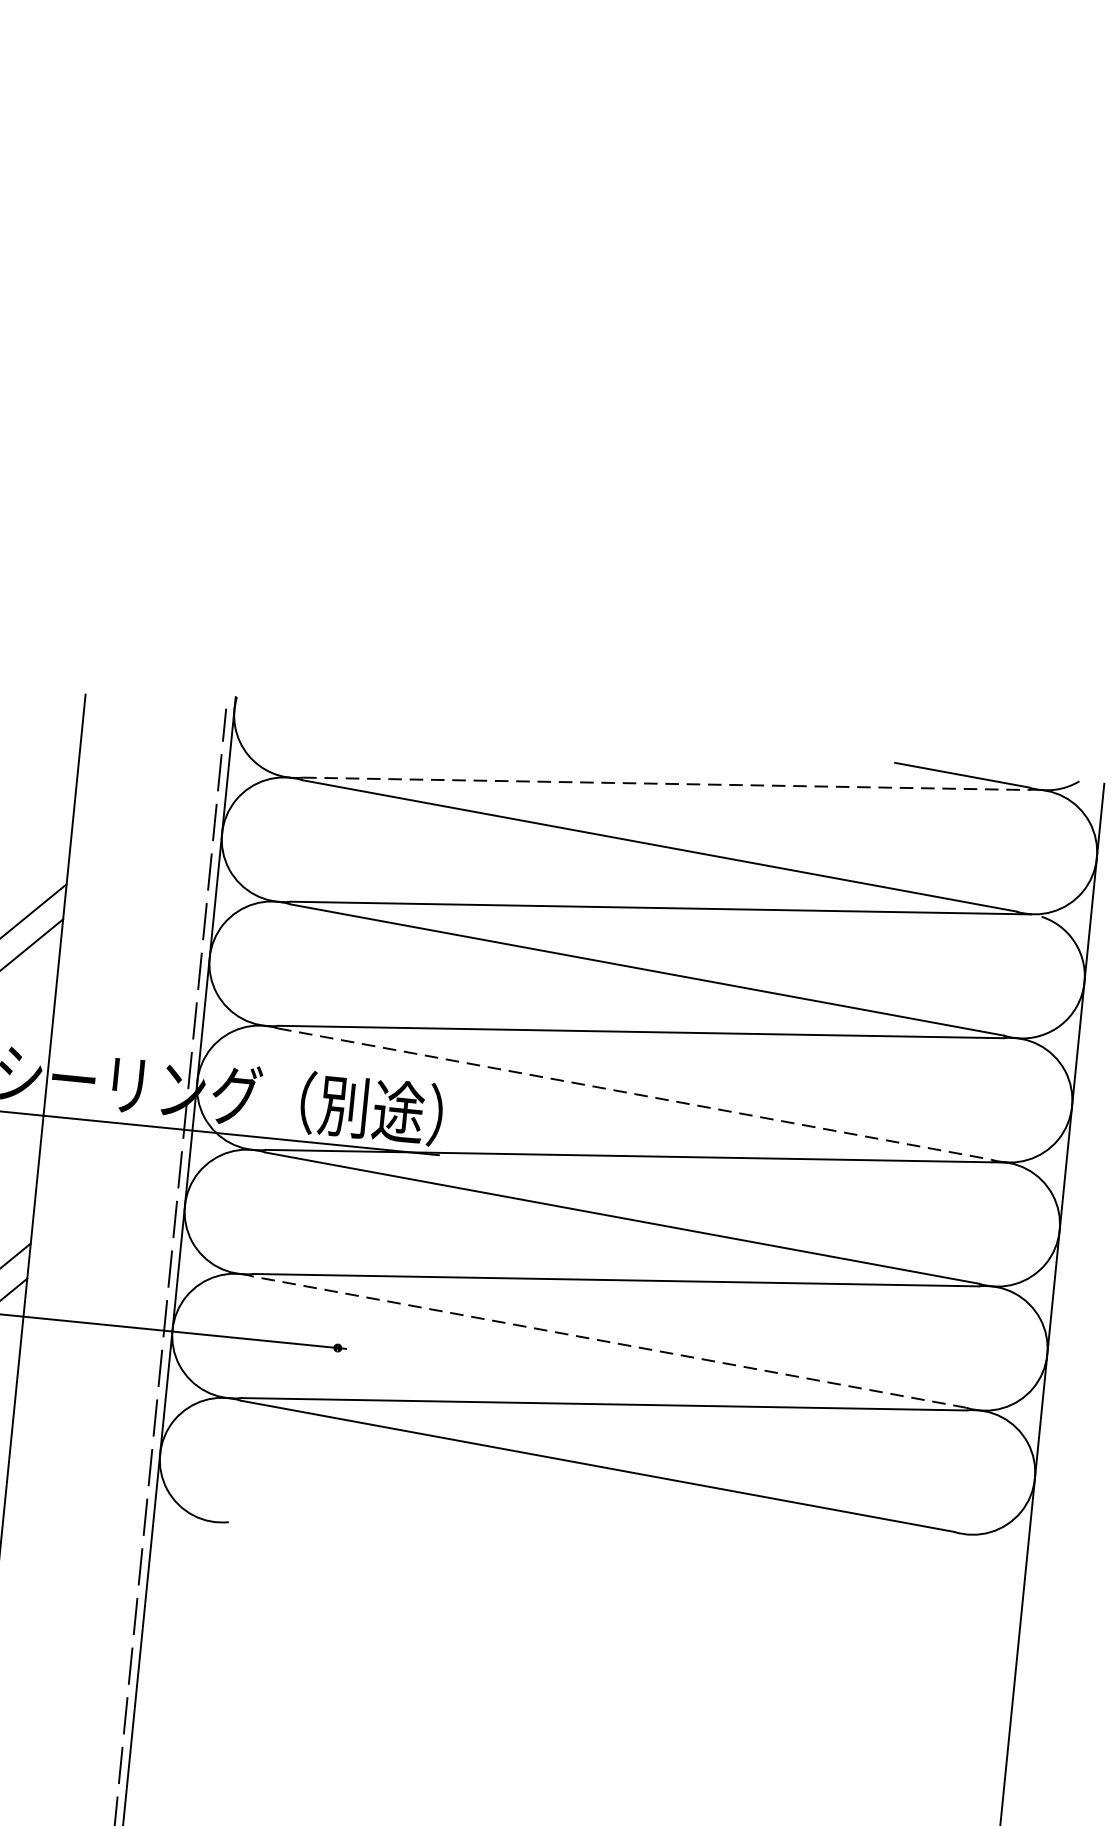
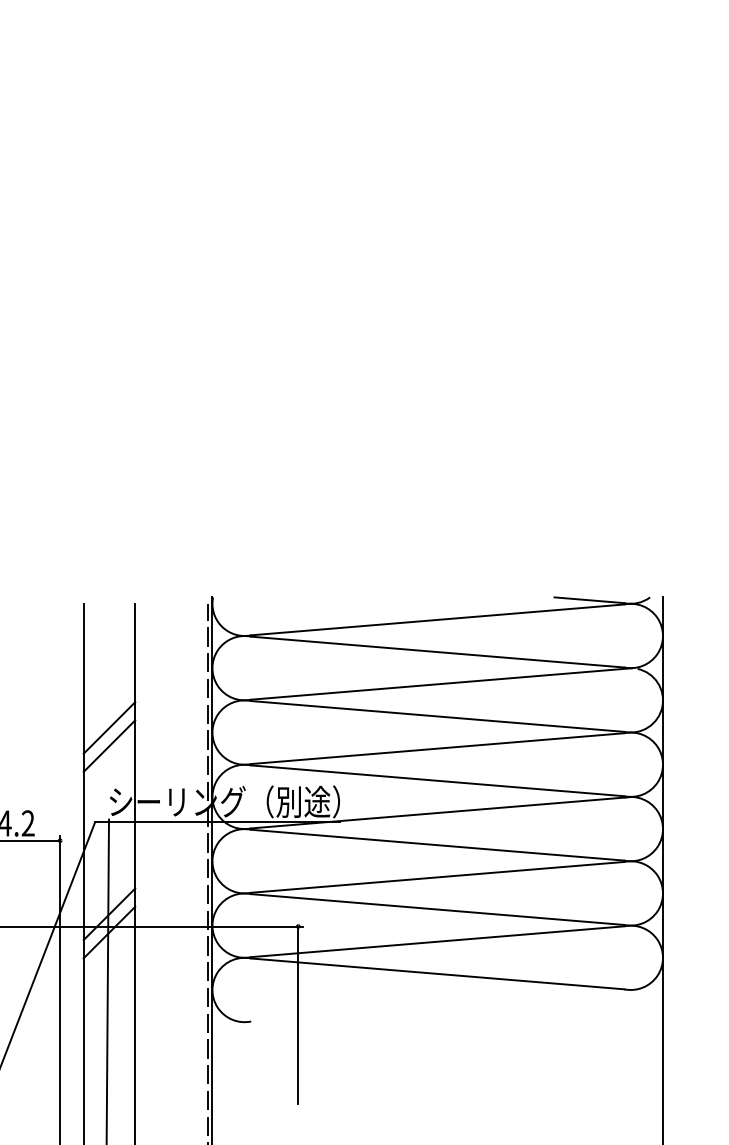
line: (667, 783) -> (438, 619), dashed -> solid
line: (636, 1093) -> (438, 780), dashed -> solid
line: (609, 1342) -> (437, 909), dashed -> solid
line: (321, 1517) -> (298, 1014), added

